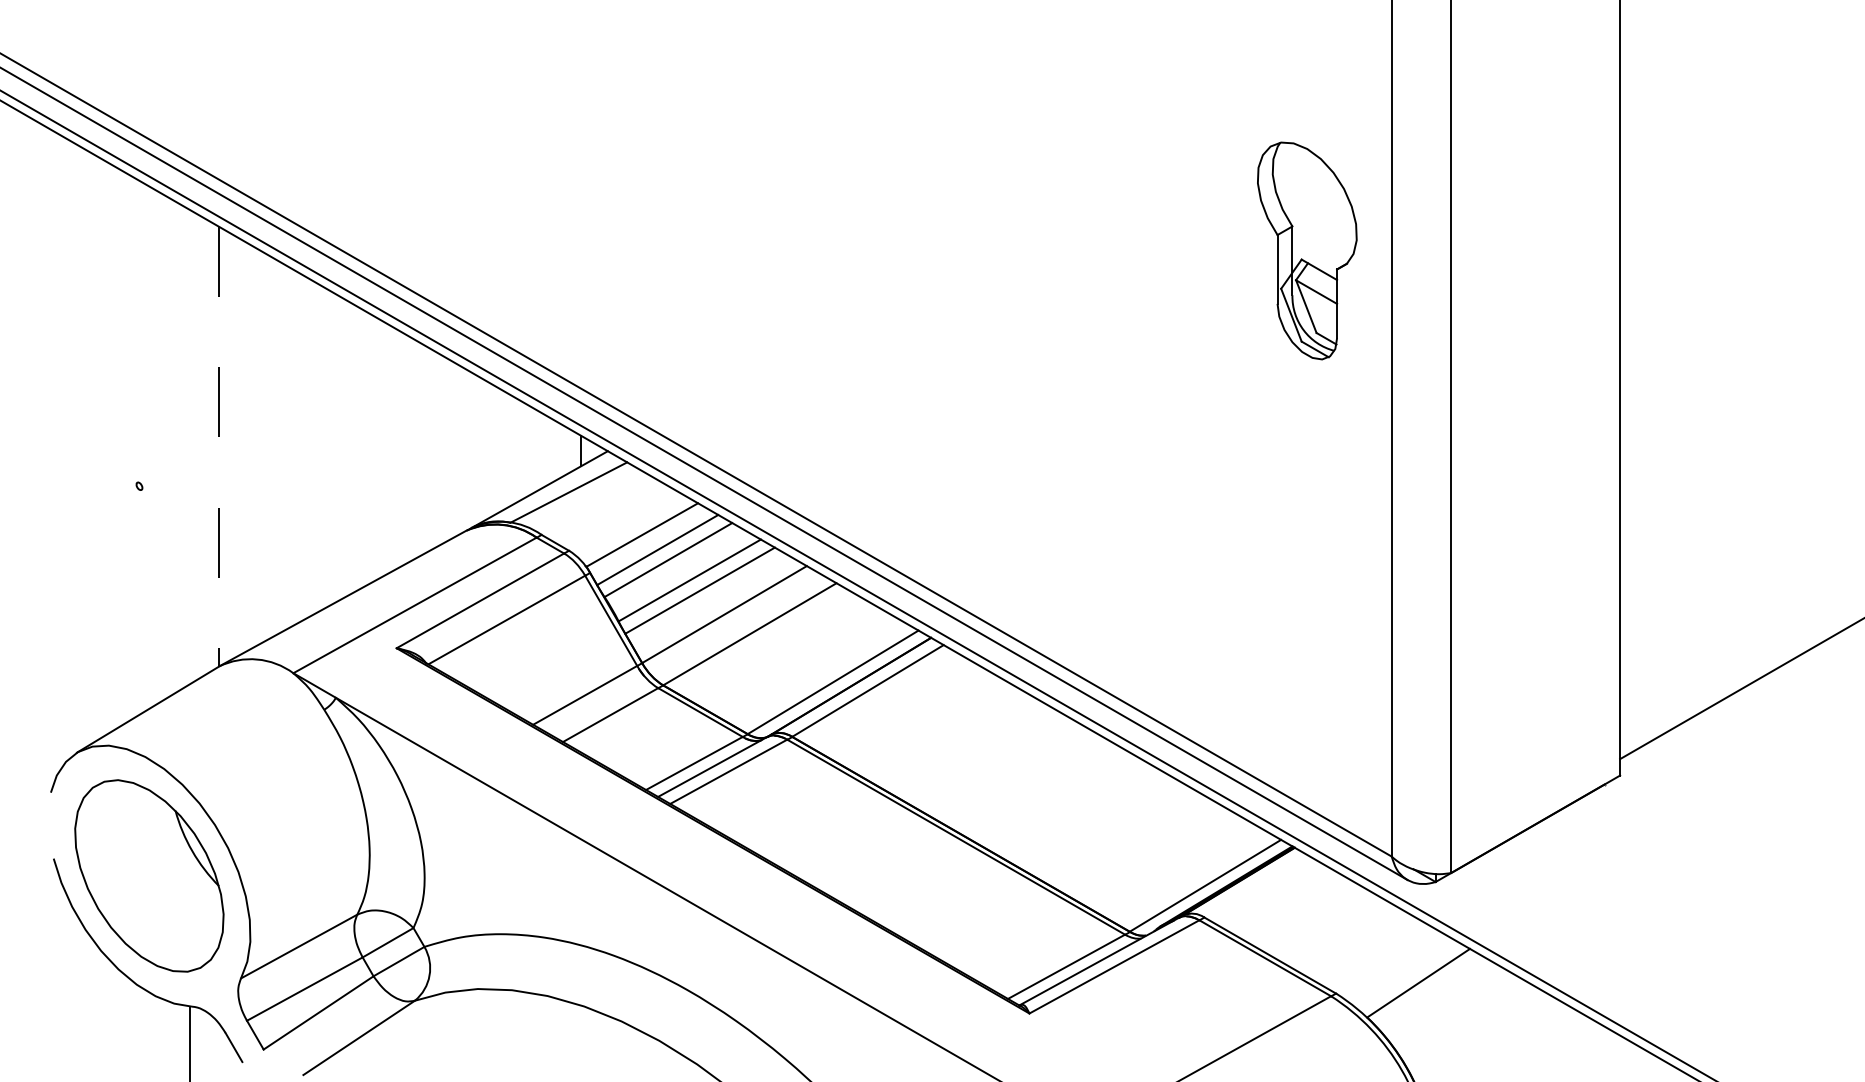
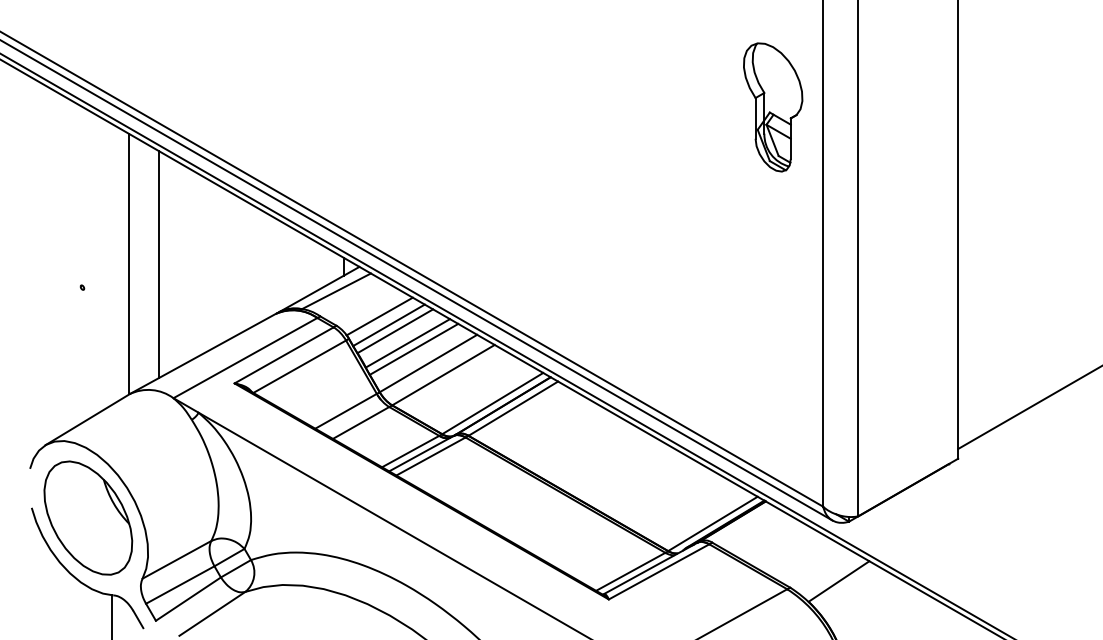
part: (1307, 251) -> (773, 107), moved
line: (218, 447) -> (129, 264), dashed -> solid
line: (268, 447) -> (158, 264), added

